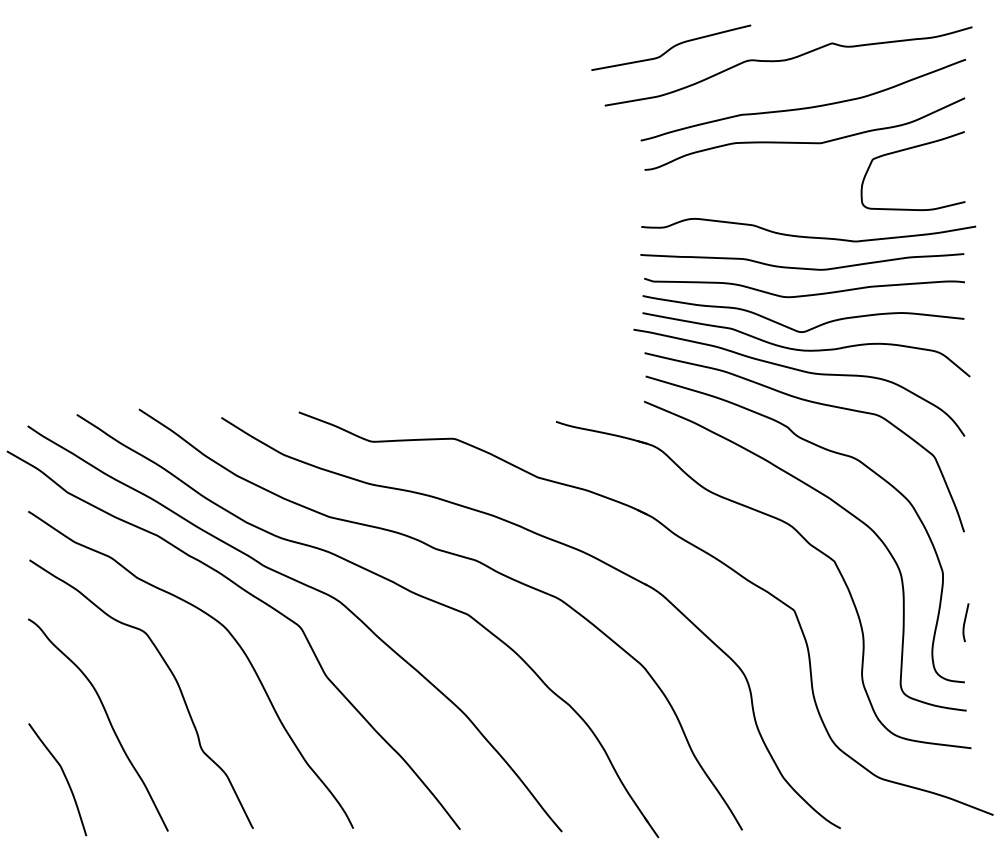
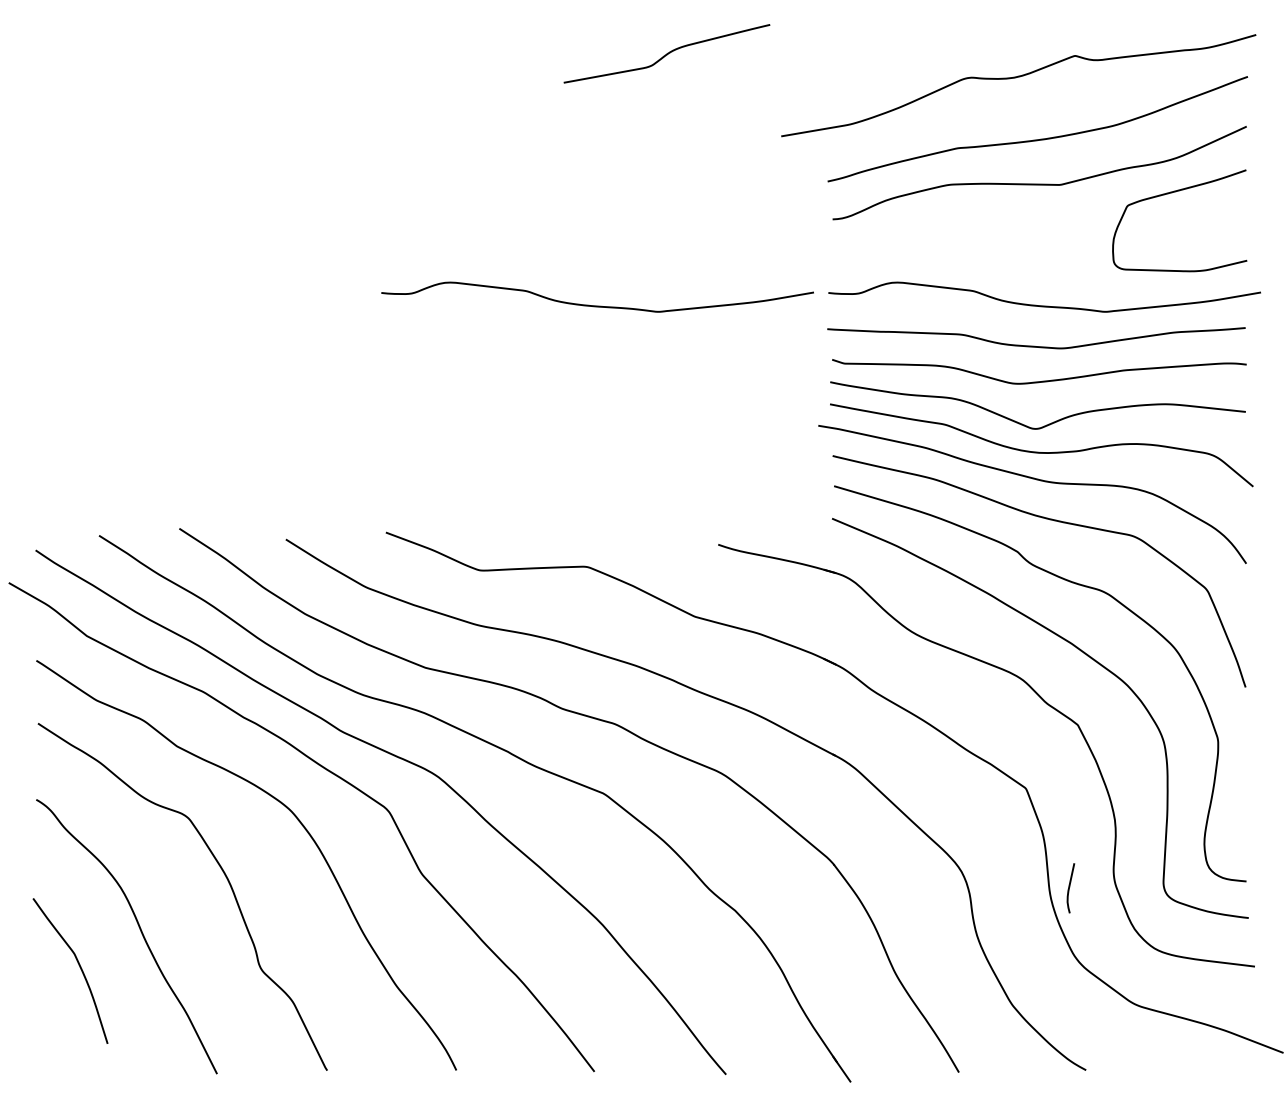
curve: (671, 47) -> (667, 53), moved
curve: (462, 236) -> (597, 305), added
curve: (965, 622) -> (1070, 888), moved
curve: (63, 775) -> (78, 965), moved

